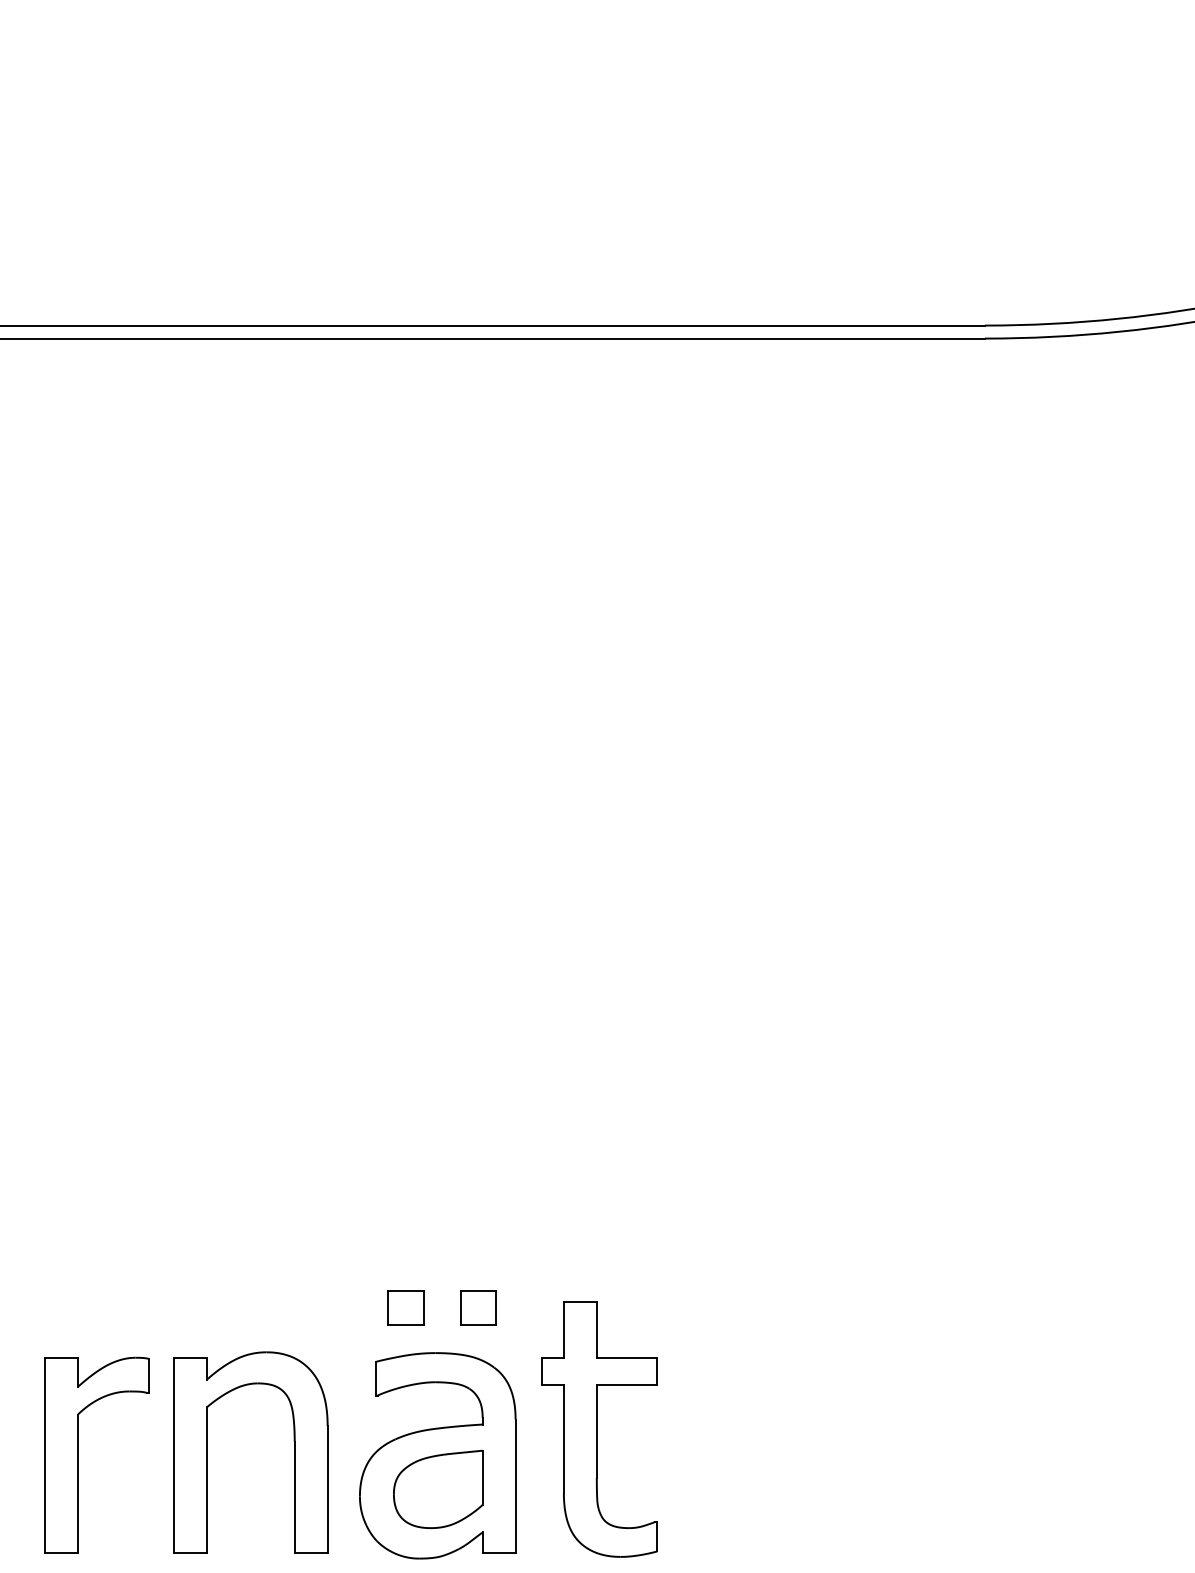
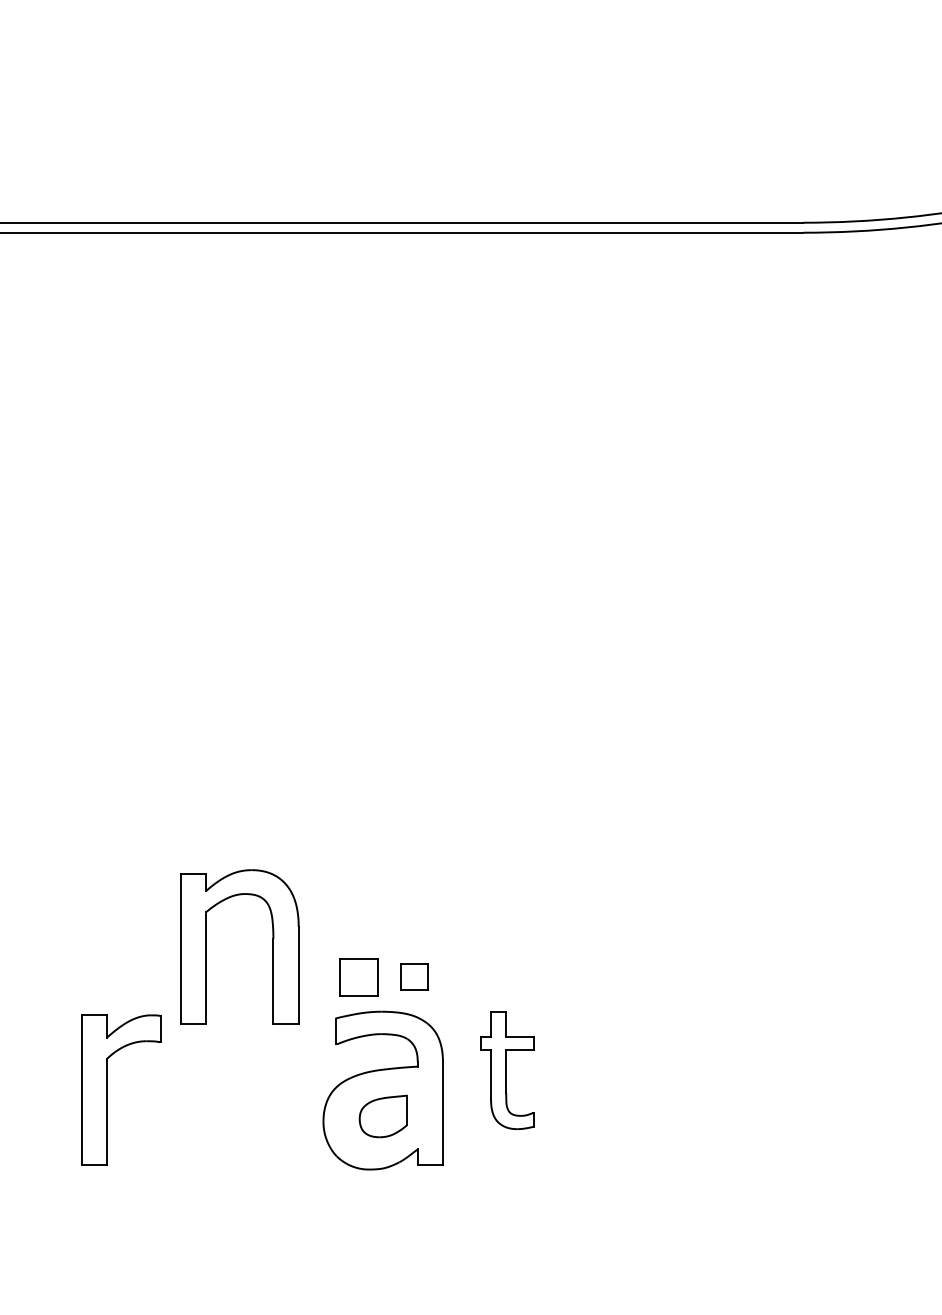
part: (405, 1307) -> (358, 976), size x1.4
part: (599, 1429) -> (507, 1070), size x0.6
part: (207, 1451) -> (206, 946), moved
part: (438, 1489) -> (383, 1116), size x0.7

